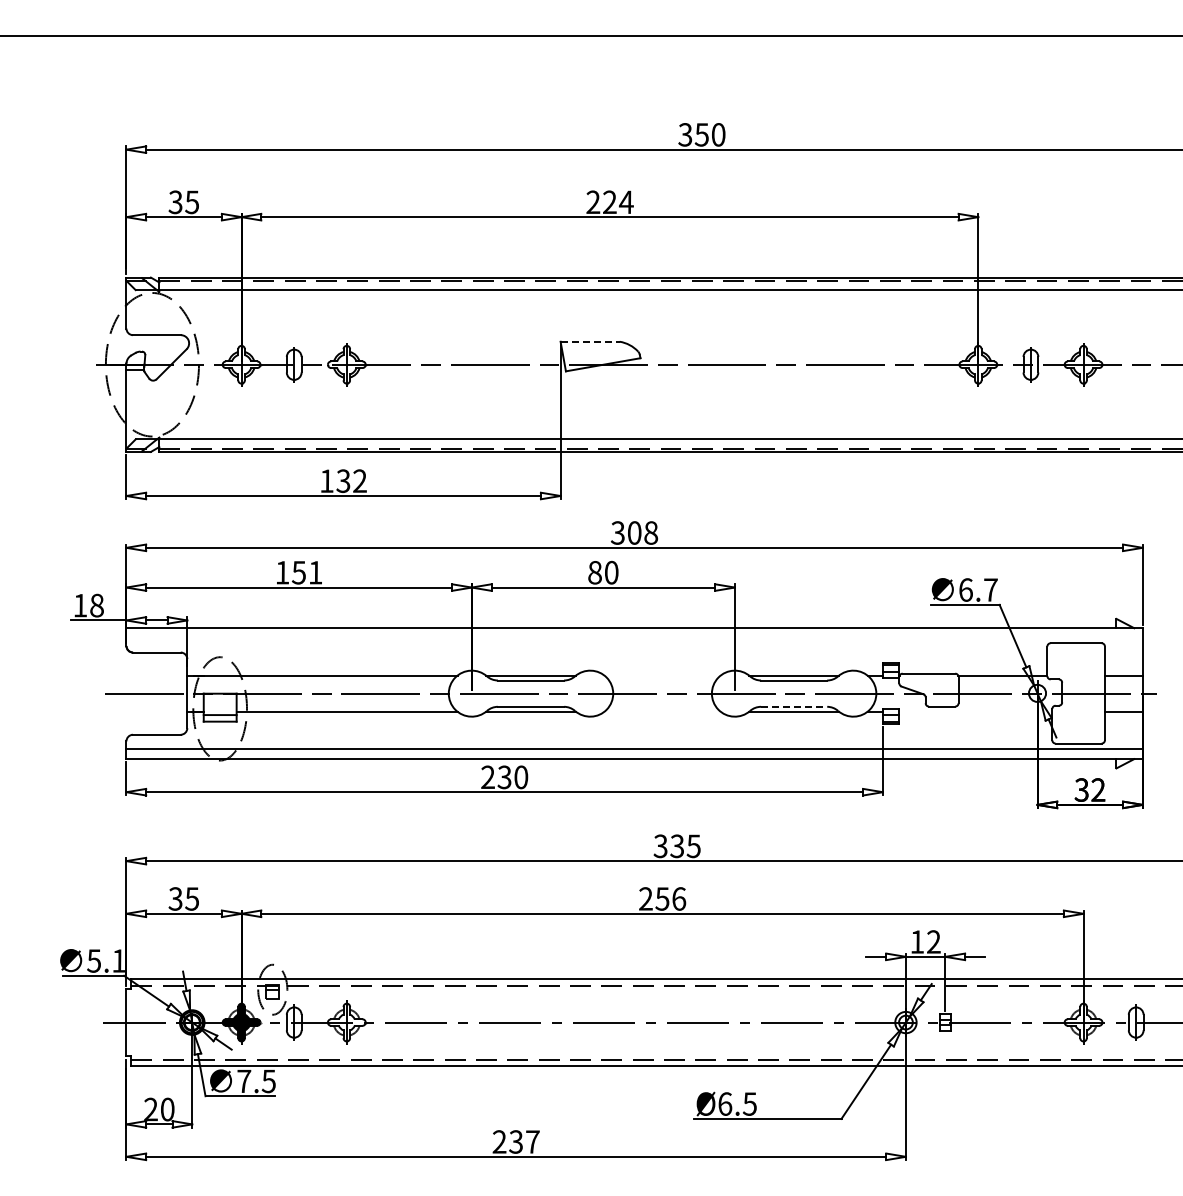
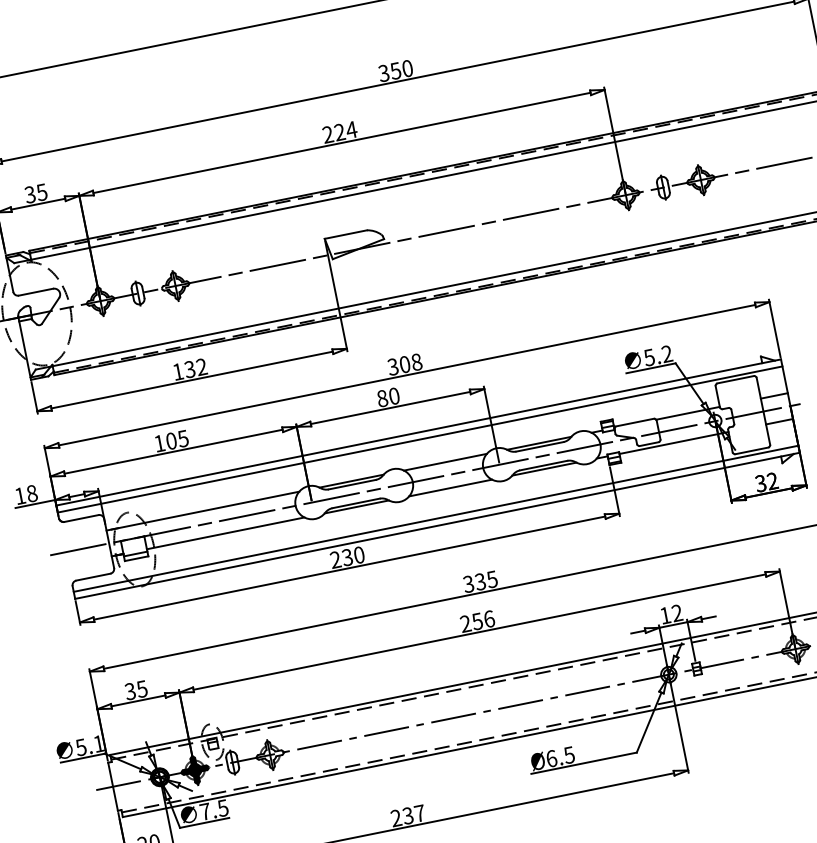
line: (590, 341) -> (346, 234), dashed -> solid
text: (306, 572) -> (176, 439), 151 -> 105
text: (977, 589) -> (657, 355), 6.7 -> 5.2
line: (634, 638) -> (420, 439), added
line: (662, 675) -> (445, 462), added
line: (794, 706) -> (543, 465), dashed -> solid
line: (662, 711) -> (450, 487), added
line: (975, 711) -> (673, 442), added

